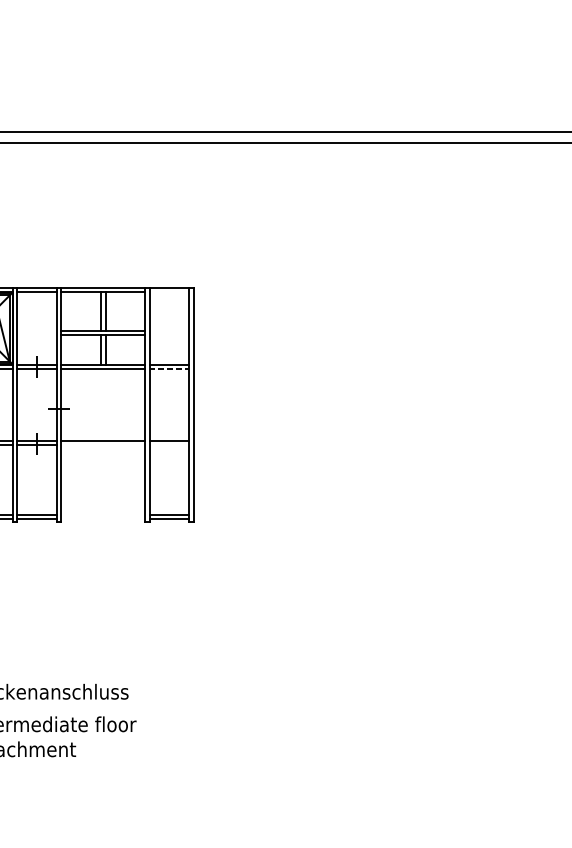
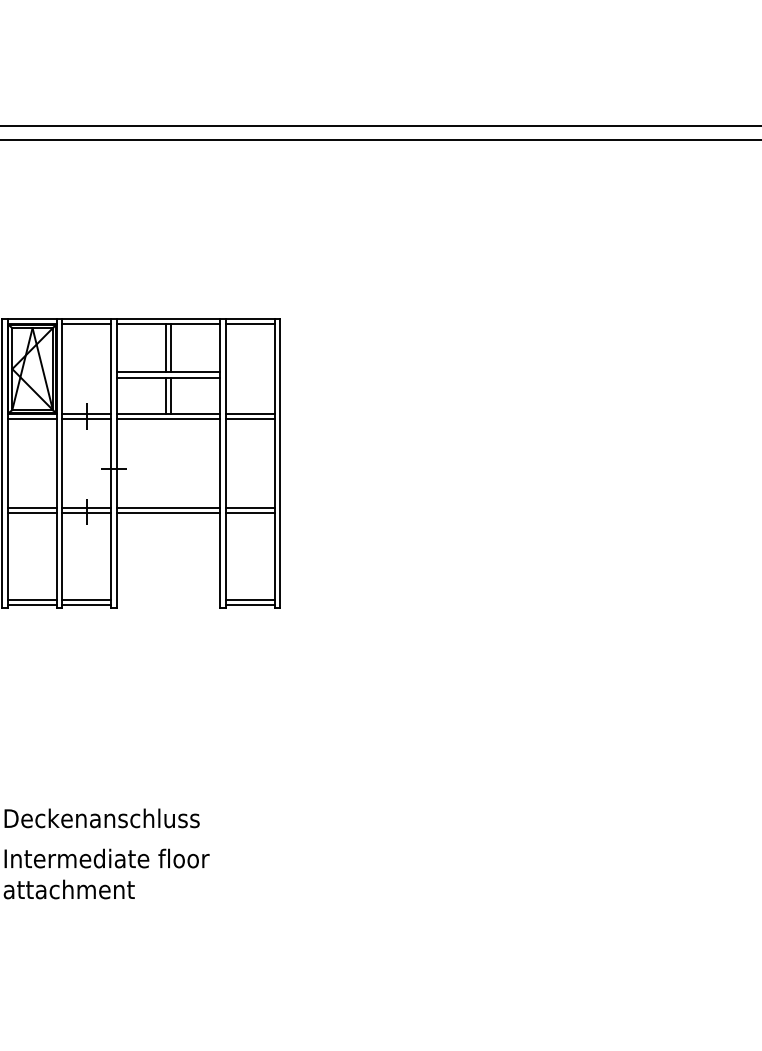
line: (168, 292) -> (249, 324), added
line: (169, 369) -> (250, 419), dashed -> solid
line: (103, 445) -> (168, 513), added
line: (168, 445) -> (249, 513), added

